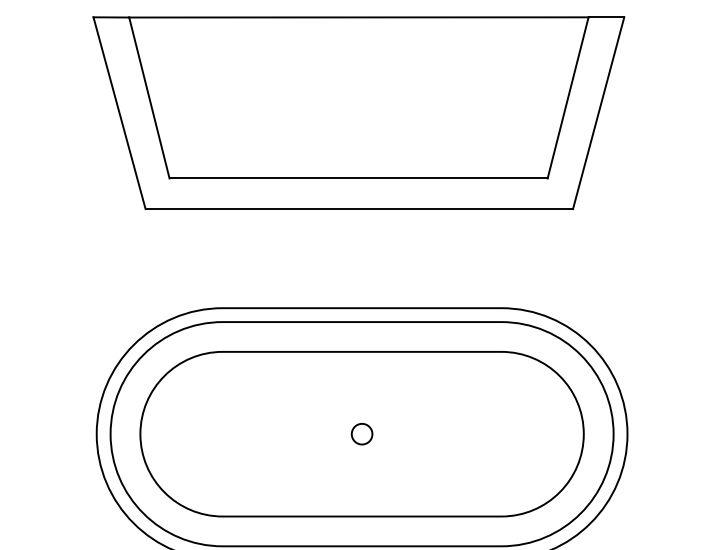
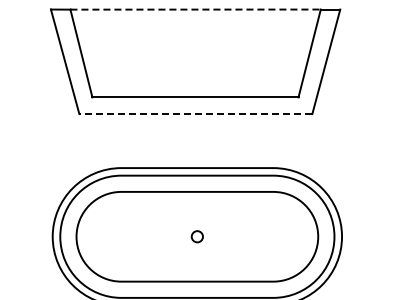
line: (360, 17) -> (196, 9), solid -> dashed
line: (358, 209) -> (195, 114), solid -> dashed

